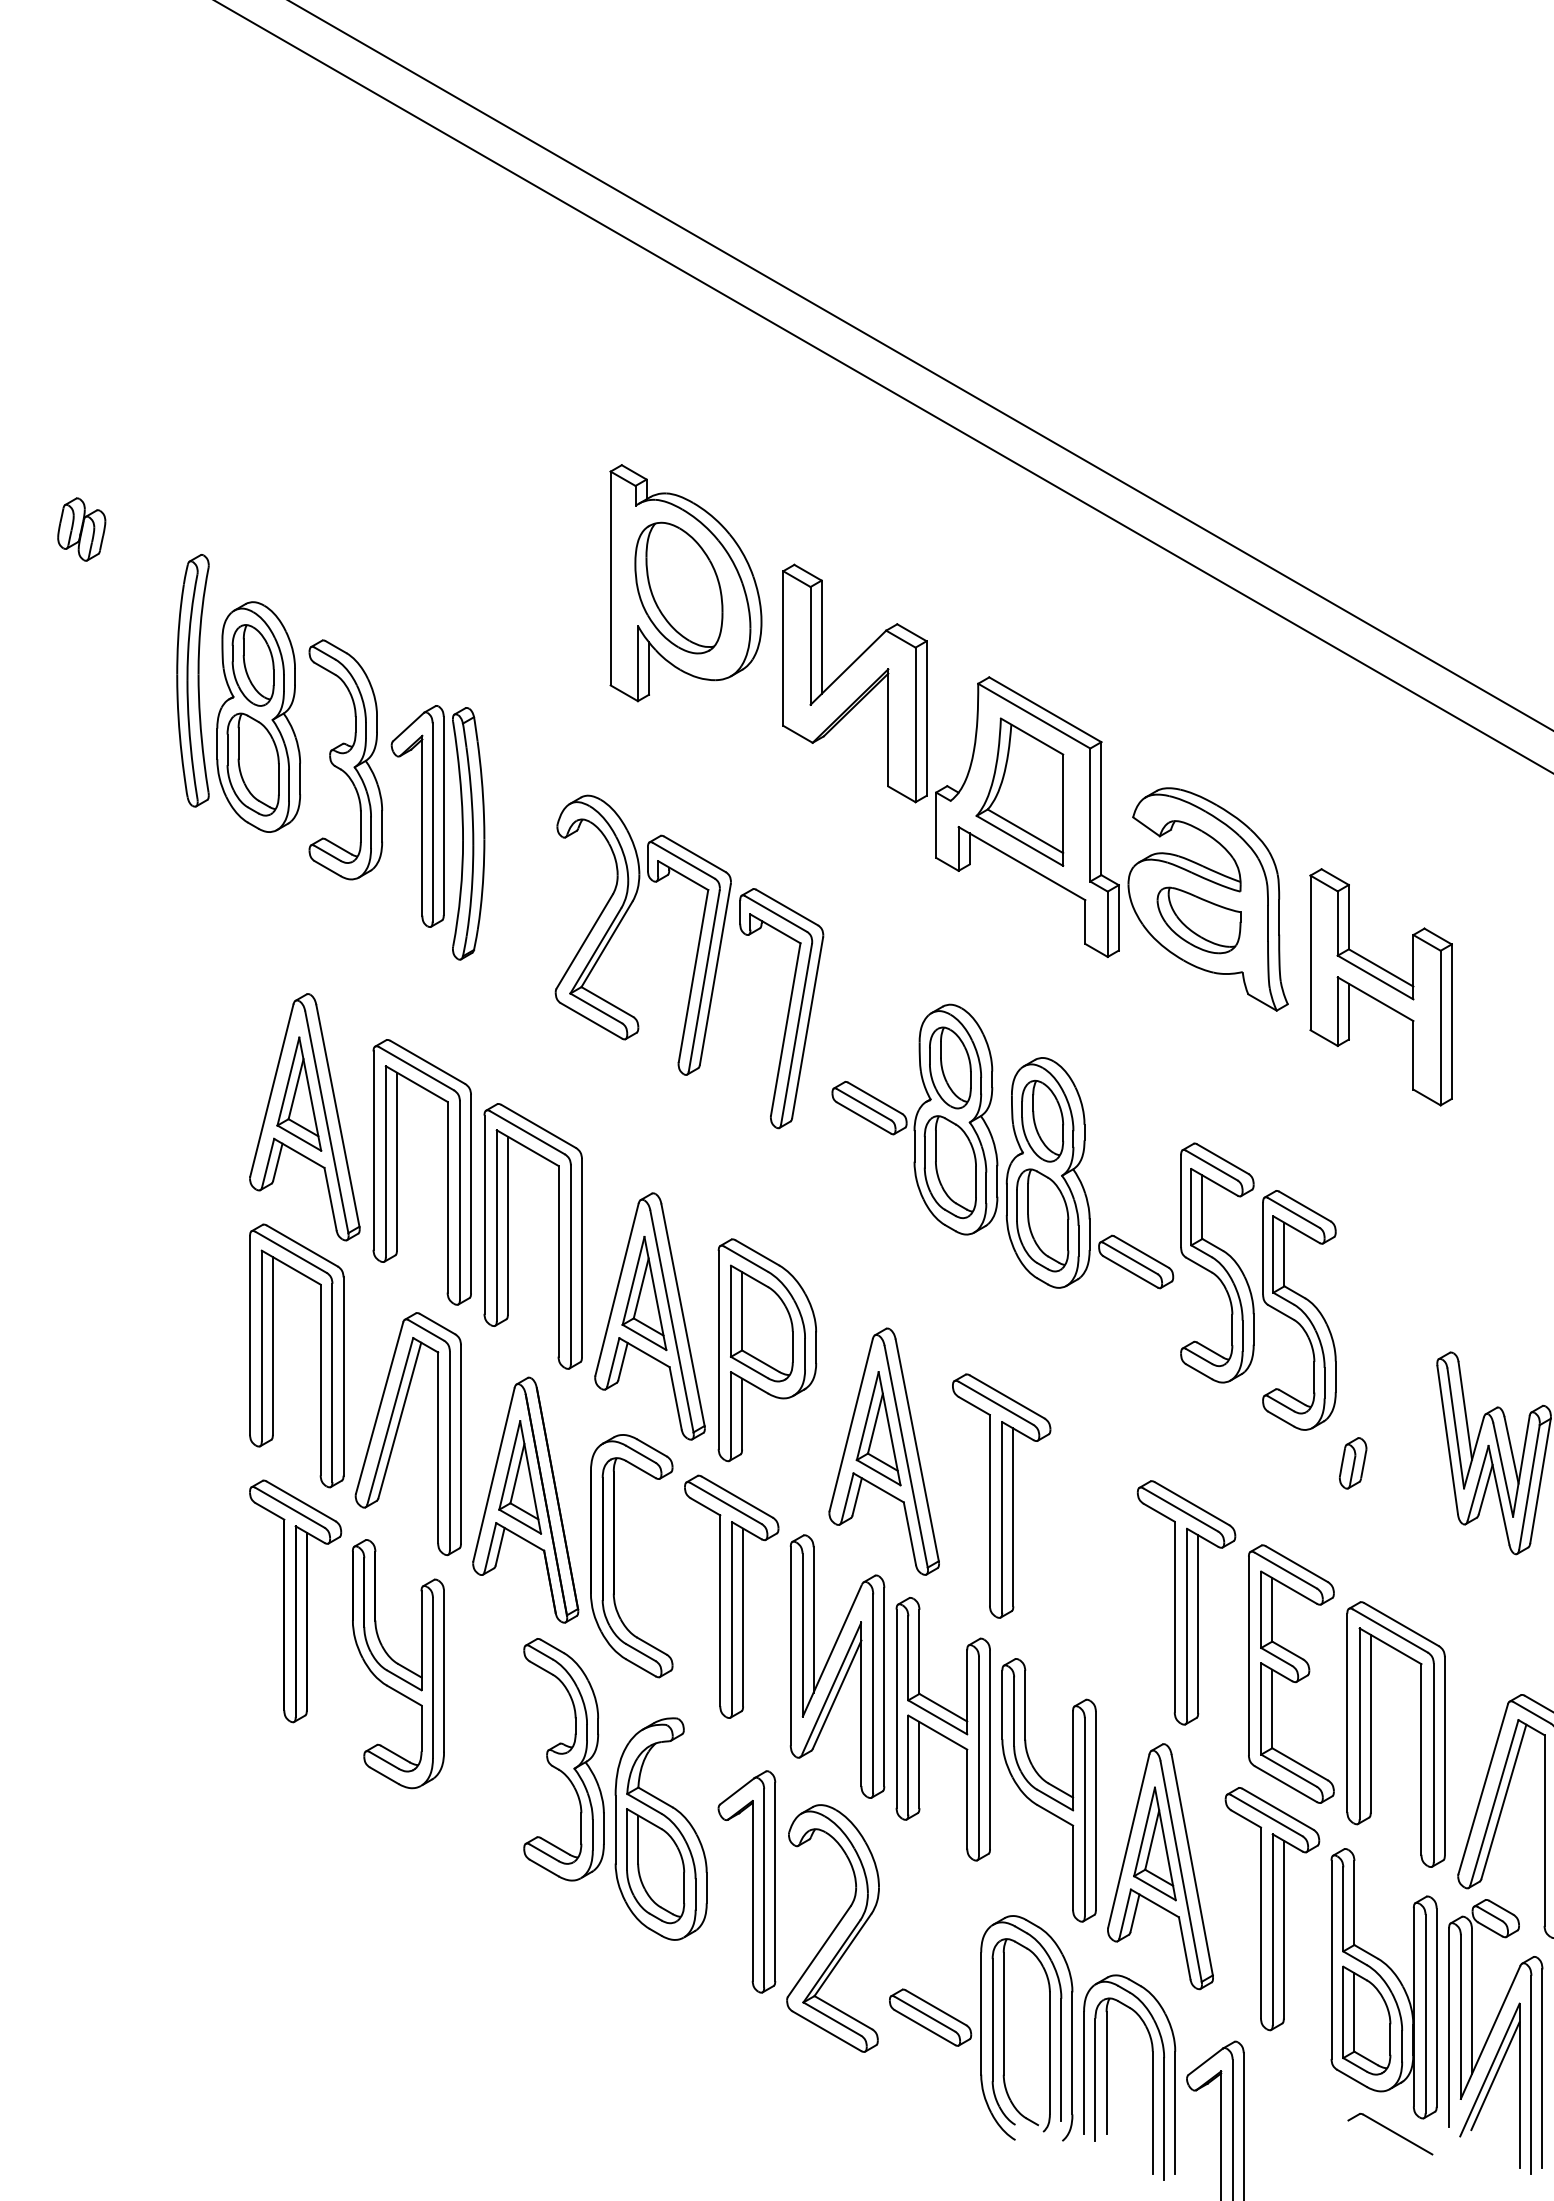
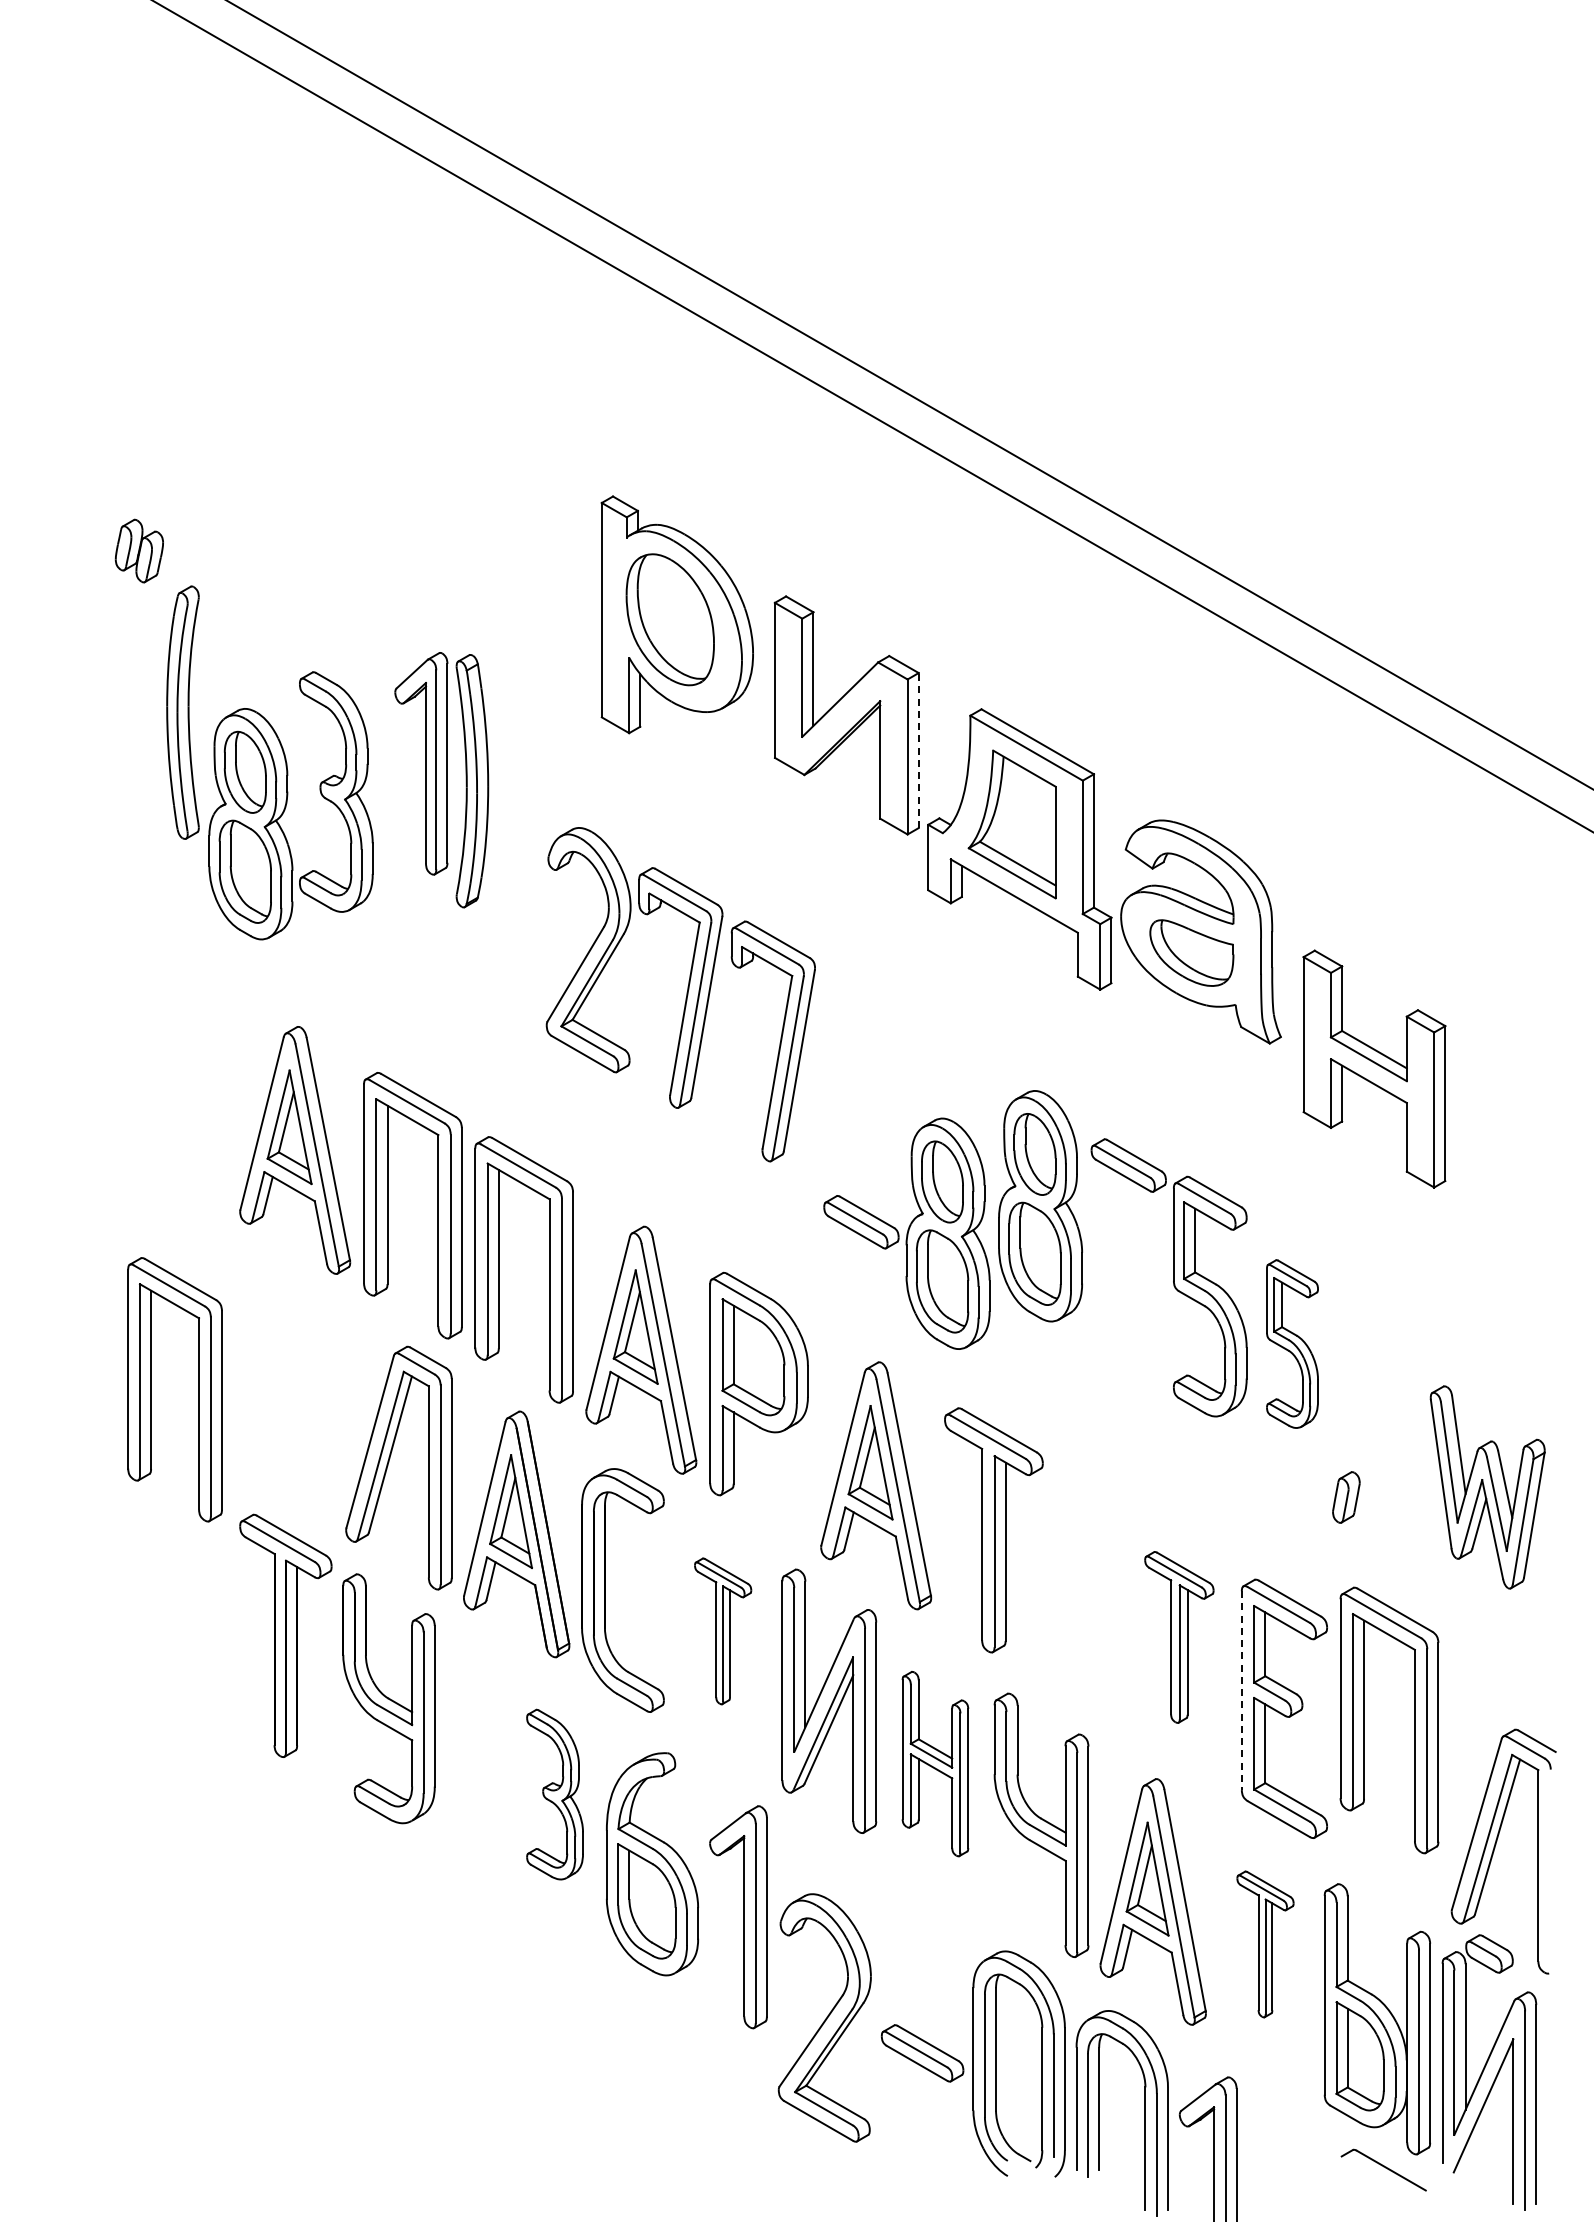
part: (80, 528) -> (138, 550), moved
part: (258, 717) -> (250, 824), moved
line: (926, 718) -> (918, 750), solid -> dashed
part: (437, 833) -> (441, 780), moved
part: (1381, 986) -> (1374, 1068), moved
part: (914, 1119) -> (906, 1233), moved
part: (1135, 1261) -> (1128, 1165), moved
part: (1299, 1309) -> (1292, 1343), size x0.7
part: (273, 1355) -> (151, 1389), moved
part: (730, 1596) -> (722, 1631), size x0.6
part: (1186, 1602) -> (1179, 1637), size x0.7
line: (1248, 1656) -> (1241, 1691), solid -> dashed
part: (943, 1728) -> (935, 1763), size x0.7
part: (1371, 1734) -> (1364, 1720), moved
part: (563, 1759) -> (554, 1794), size x0.7
part: (1272, 1909) -> (1265, 1944), size x0.6
part: (832, 1928) -> (824, 2017), moved
line: (1494, 2075) -> (1488, 2111), removed

